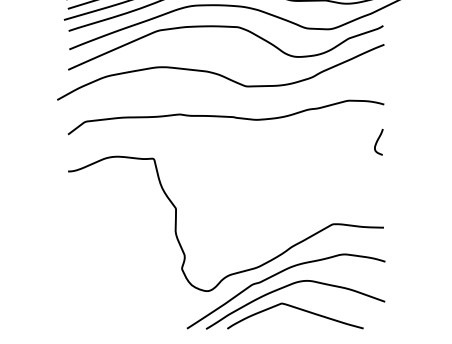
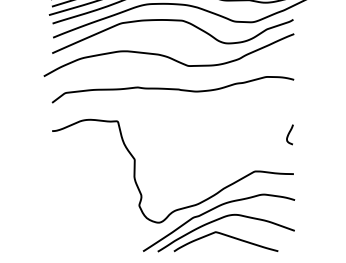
curve: (378, 141) -> (289, 134), moved

